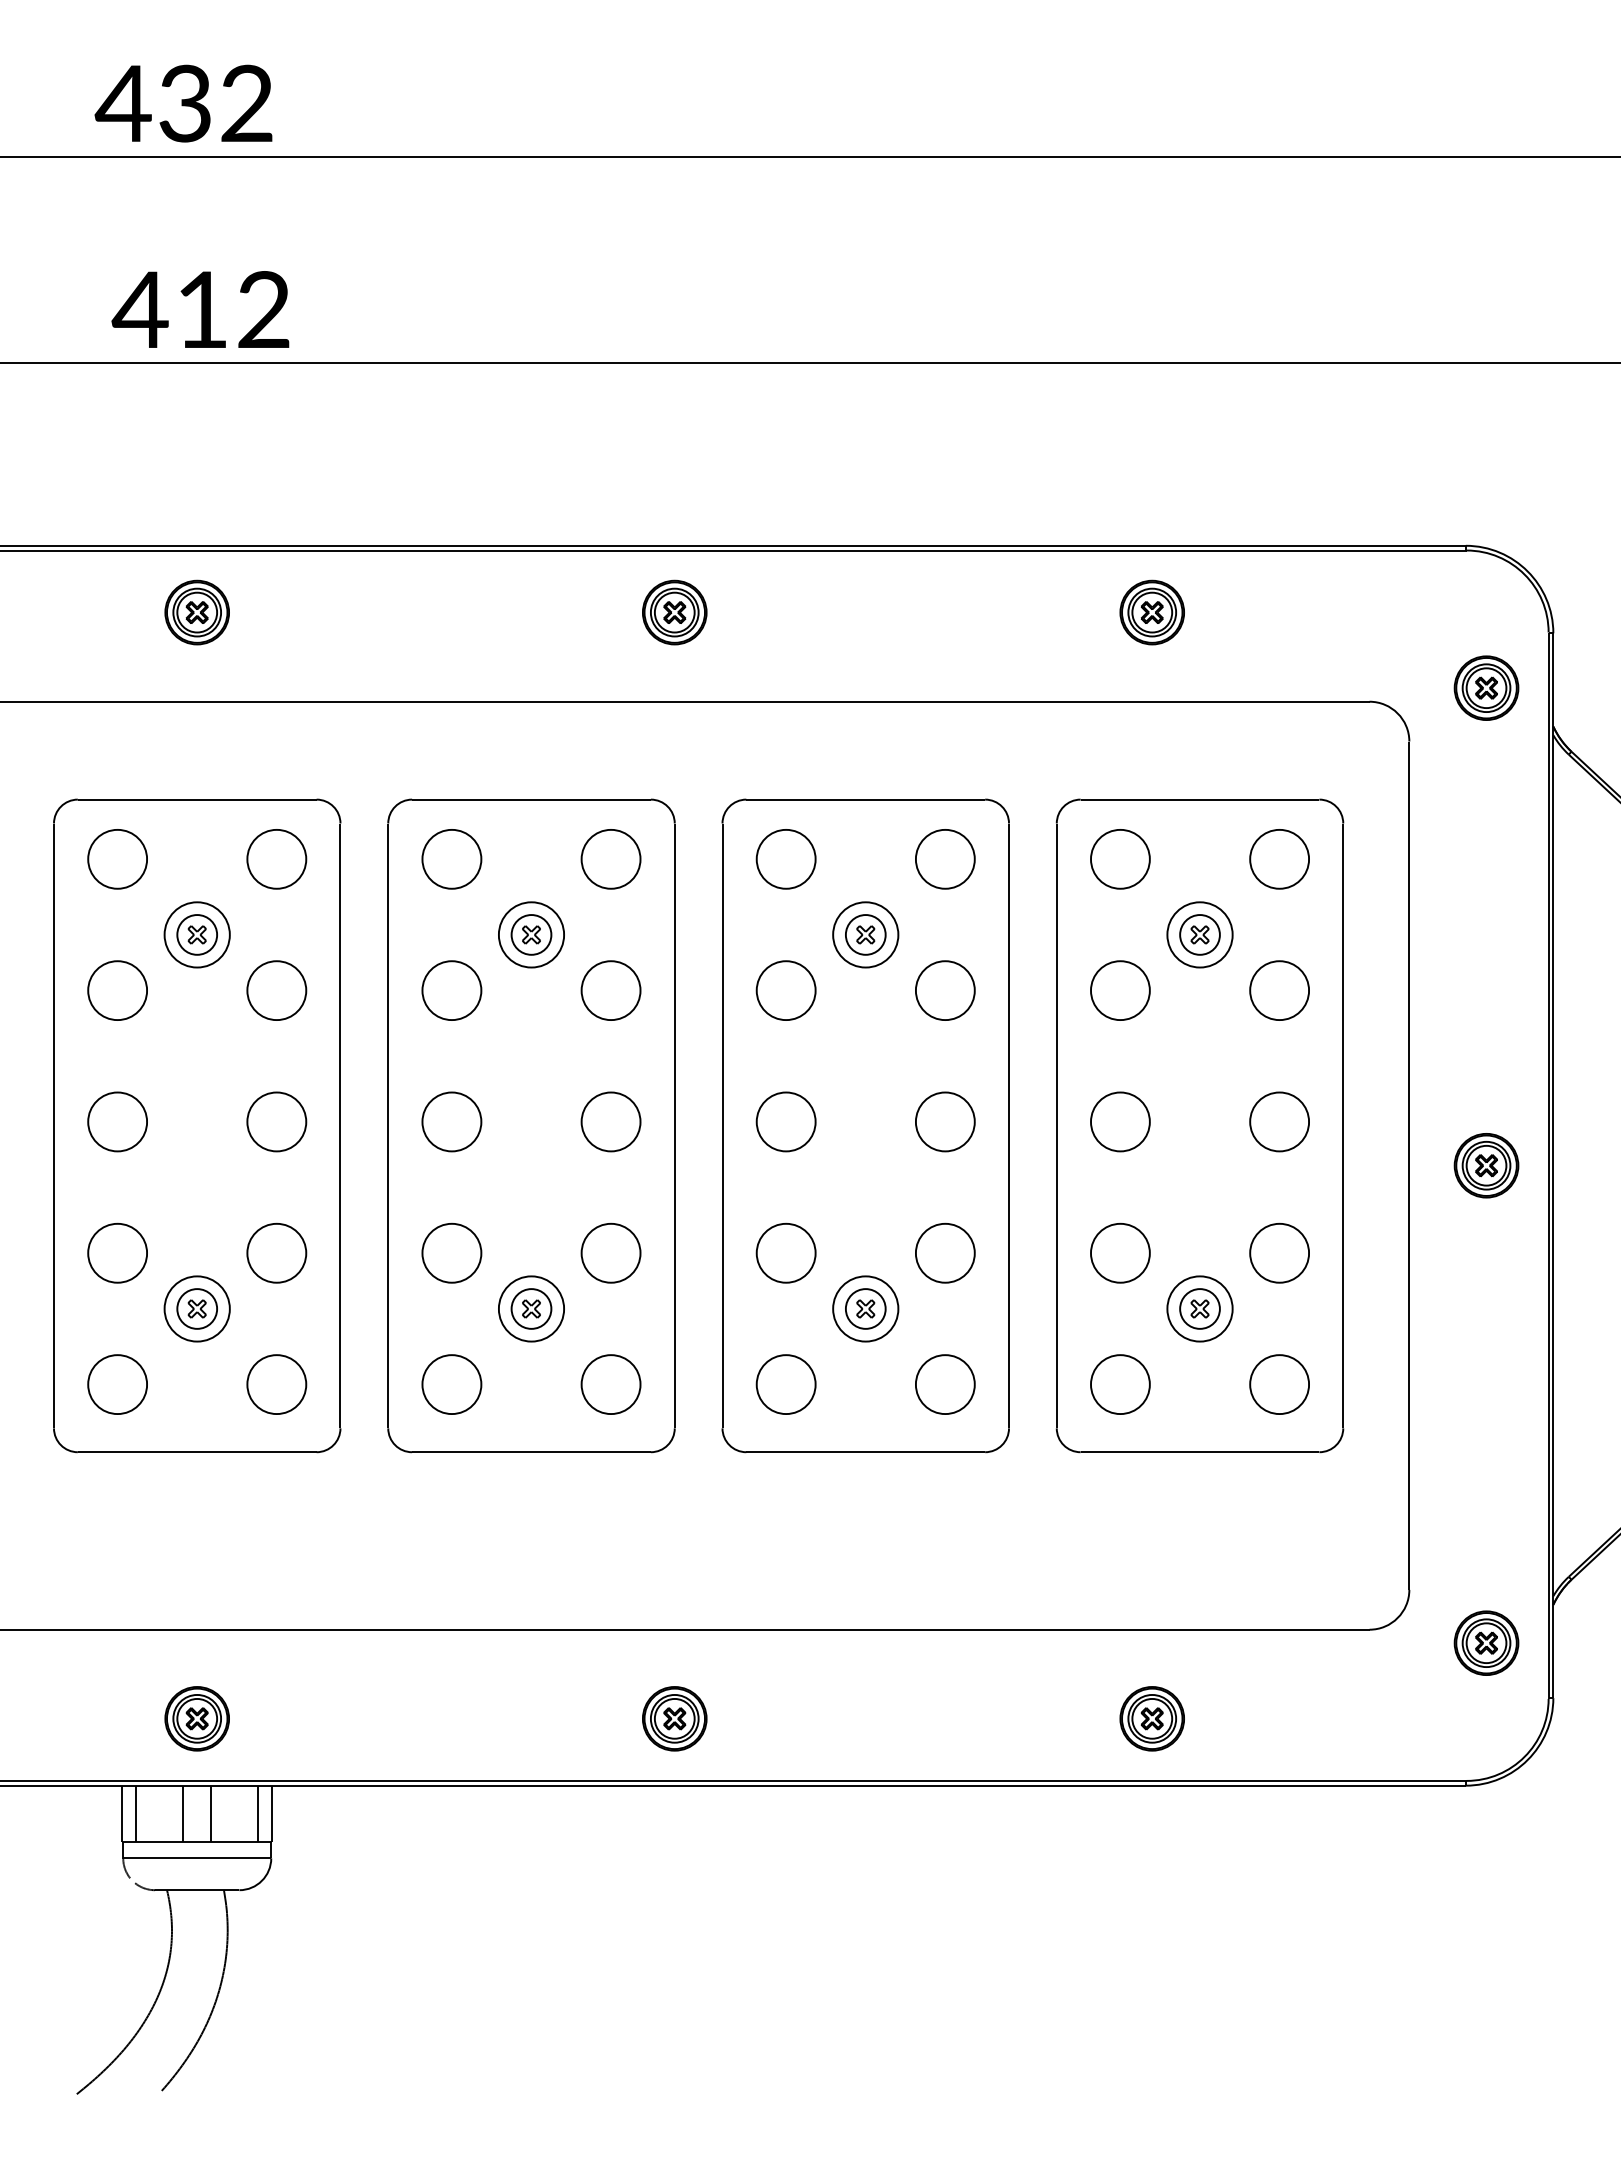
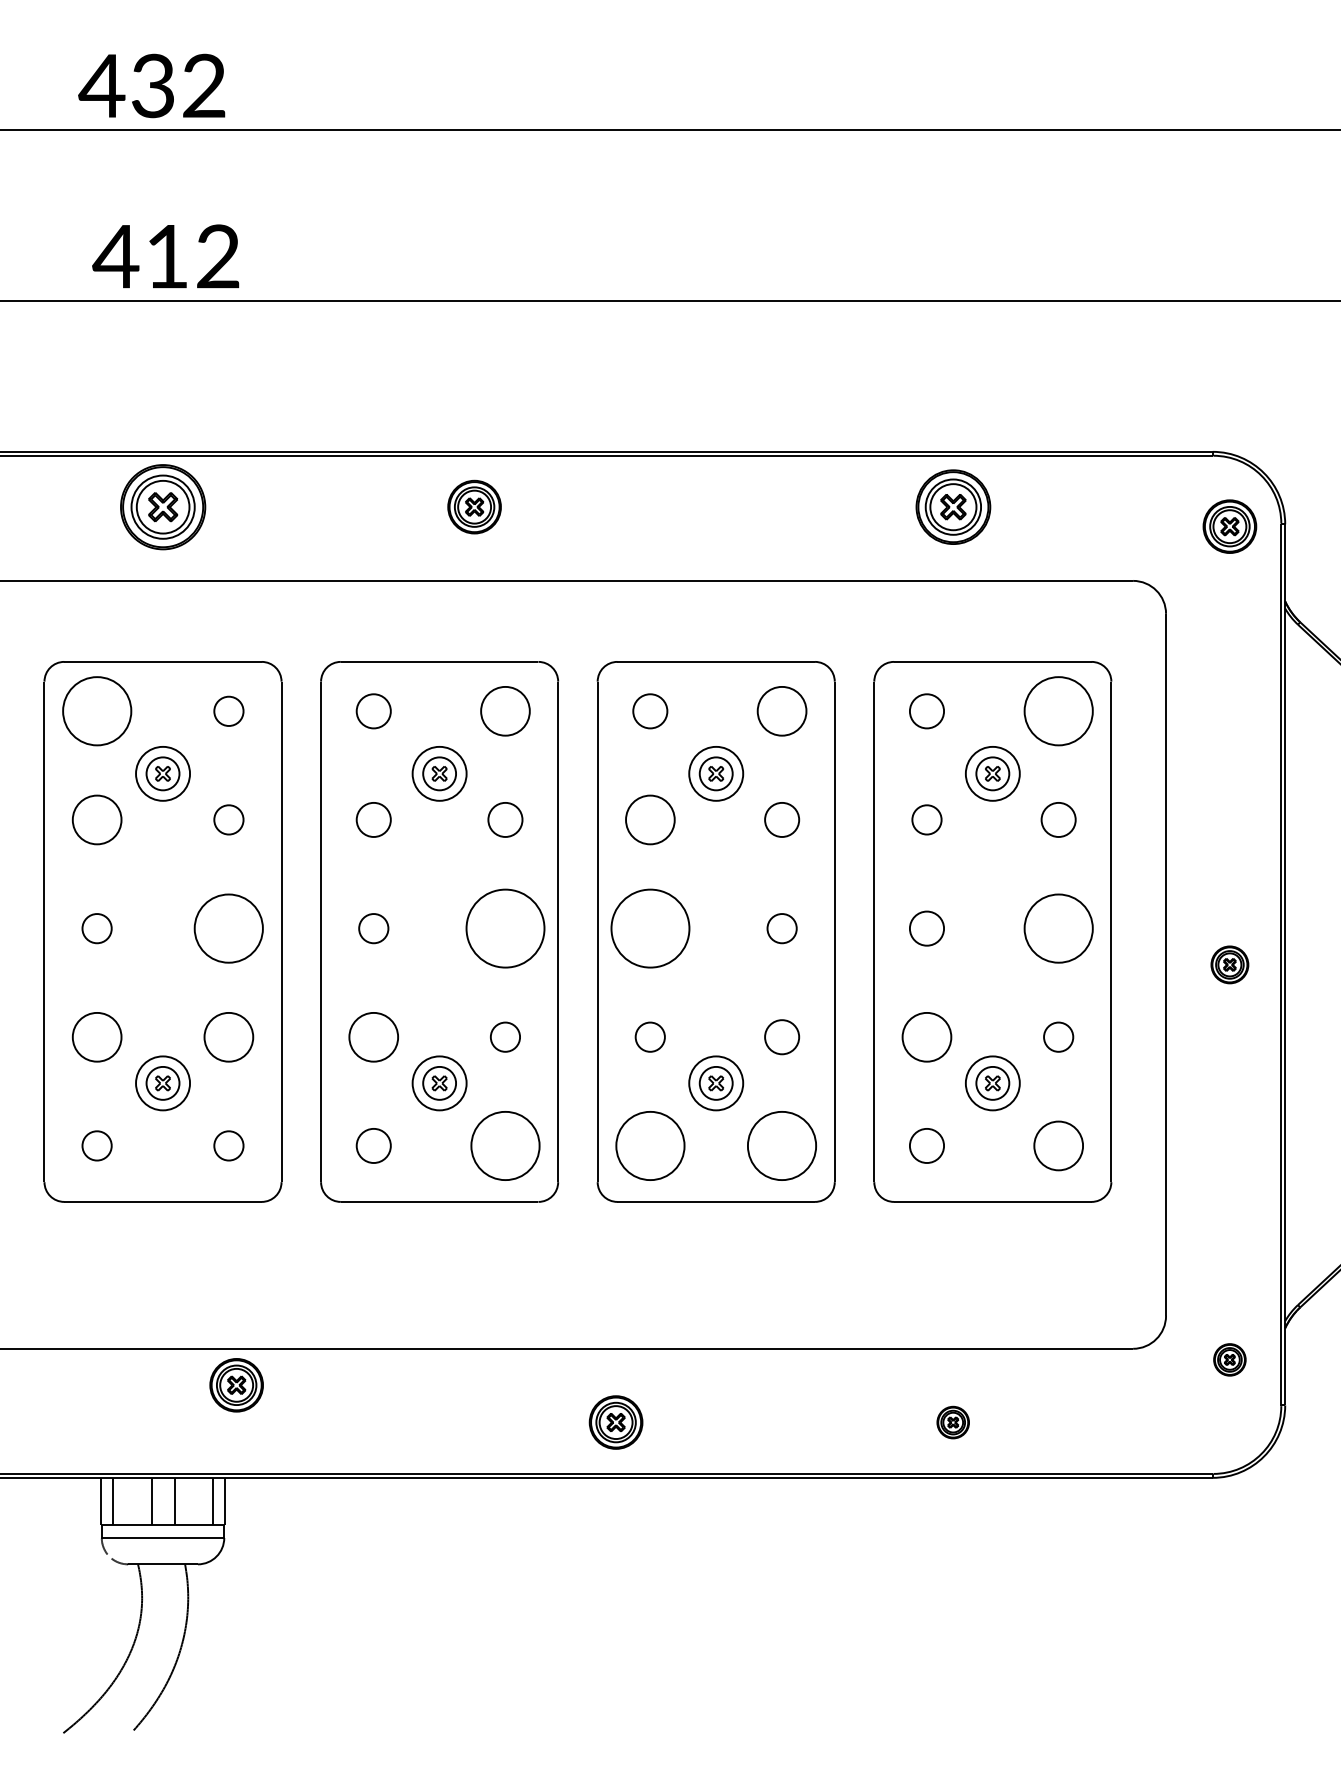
part: (196, 612) -> (162, 507), size x1.6
part: (674, 612) -> (474, 507), moved
part: (1151, 612) -> (952, 507), size x1.4
part: (1486, 687) -> (1229, 526), moved
part: (117, 859) -> (97, 711), size x1.4
part: (276, 859) -> (228, 711), size x0.6
part: (451, 859) -> (373, 711), size x0.7
part: (785, 859) -> (649, 711), size x0.7
part: (1120, 859) -> (927, 711), size x0.7
part: (1279, 859) -> (1058, 711), size x1.4
part: (276, 990) -> (228, 819), size x0.6
part: (451, 990) -> (373, 819), size x0.7
part: (610, 990) -> (505, 819), size x0.7
part: (945, 990) -> (782, 819), size x0.7
part: (1120, 990) -> (927, 819), size x0.6
part: (1279, 990) -> (1058, 819), size x0.7
part: (117, 1121) -> (97, 928), size x0.6
part: (276, 1121) -> (228, 928), size x1.4
part: (451, 1121) -> (373, 928), size x0.6
part: (610, 1121) -> (505, 928), size x1.6
part: (785, 1121) -> (649, 928), size x1.6
part: (945, 1121) -> (782, 928), size x0.6
part: (1120, 1121) -> (927, 928), size x0.7
part: (1279, 1121) -> (1058, 928), size x1.4
part: (1486, 1165) -> (1229, 964), size x0.7
part: (610, 1252) -> (505, 1036), size x0.6
part: (785, 1252) -> (649, 1036), size x0.6
part: (945, 1252) -> (782, 1036), size x0.7
part: (1279, 1252) -> (1058, 1036), size x0.6
part: (117, 1384) -> (97, 1145), size x0.6
part: (276, 1384) -> (228, 1145), size x0.6
part: (451, 1384) -> (373, 1145), size x0.7
part: (610, 1384) -> (505, 1145), size x1.4
part: (785, 1384) -> (649, 1145), size x1.4
part: (945, 1384) -> (782, 1145), size x1.4
part: (1120, 1384) -> (927, 1145), size x0.7
part: (1486, 1642) -> (1229, 1359), size x0.6
part: (196, 1718) -> (236, 1385), moved
part: (674, 1718) -> (615, 1422), moved
part: (1151, 1718) -> (952, 1422), size x0.6

